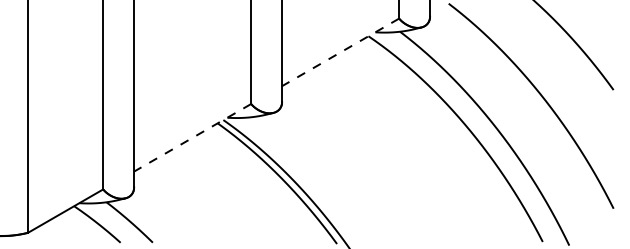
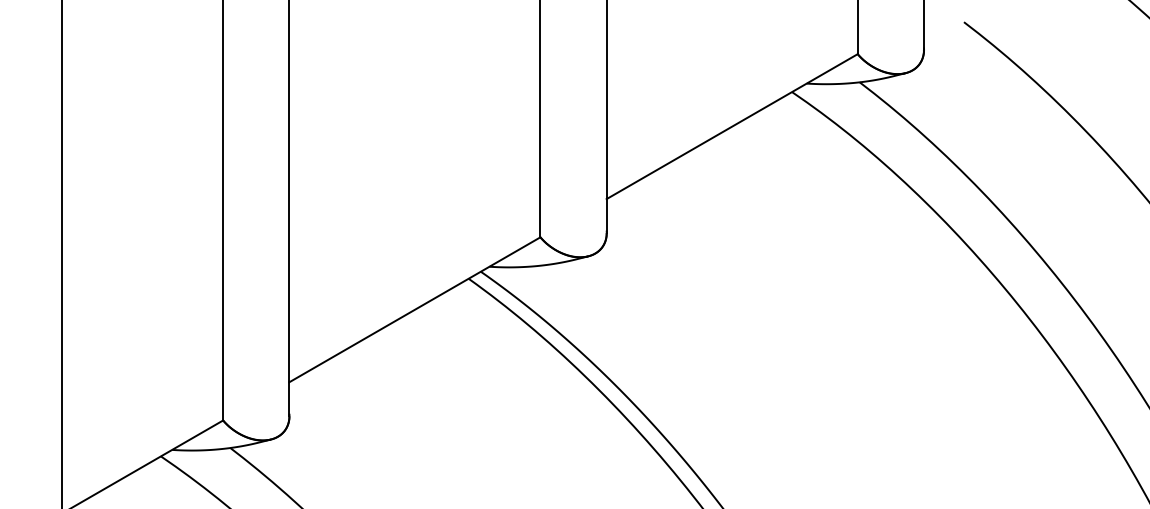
line: (340, 52) -> (731, 126), dashed -> solid
line: (192, 137) -> (414, 309), dashed -> solid

